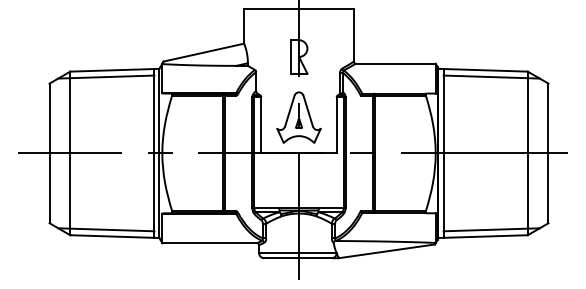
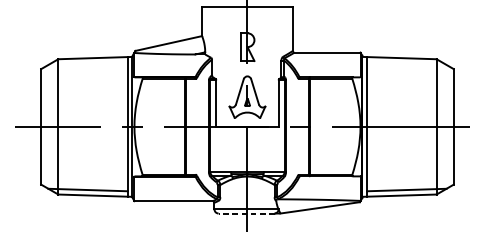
line: (106, 76) -> (88, 63), removed
line: (491, 76) -> (406, 63), removed
line: (298, 258) -> (247, 213), solid -> dashed

